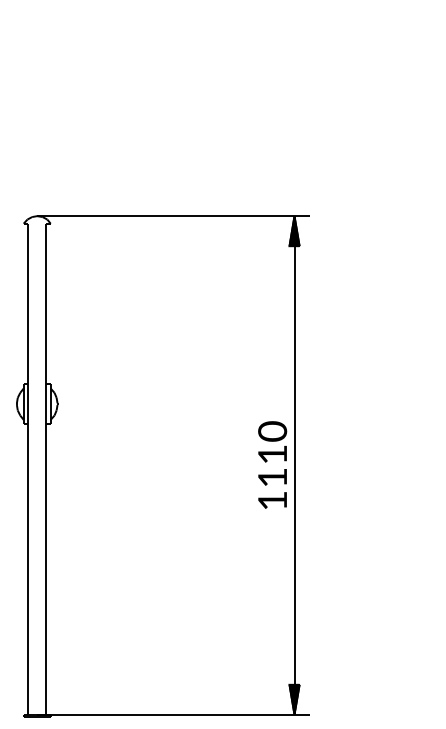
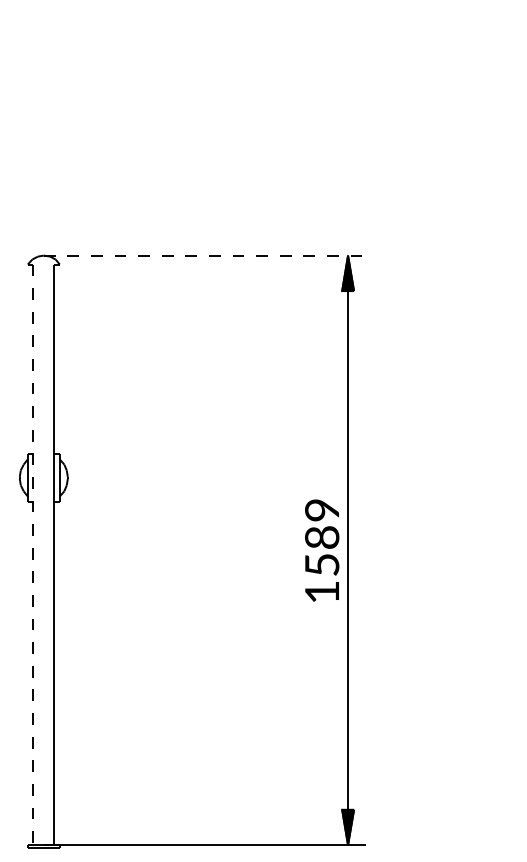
line: (173, 216) -> (204, 255), solid -> dashed
text: (272, 453) -> (322, 536), 1110 -> 1589
line: (28, 469) -> (33, 555), solid -> dashed

